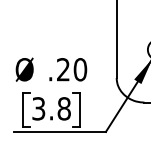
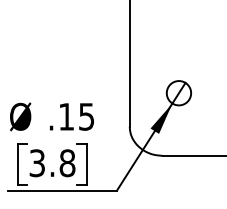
text: (71, 69) -> (76, 116), .20 -> .15

